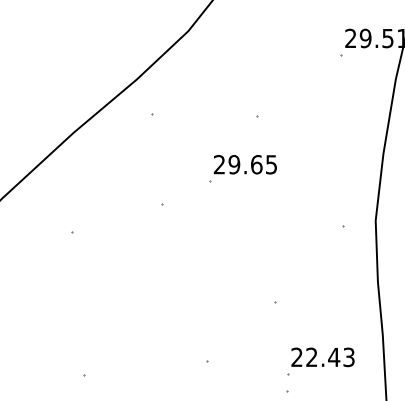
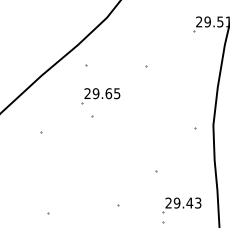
part: (242, 169) -> (100, 96), moved
text: (310, 356) -> (176, 202), 22.43 -> 29.43

